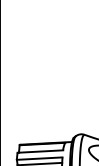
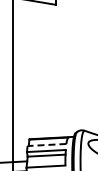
line: (39, 152) -> (46, 145), solid -> dashed

